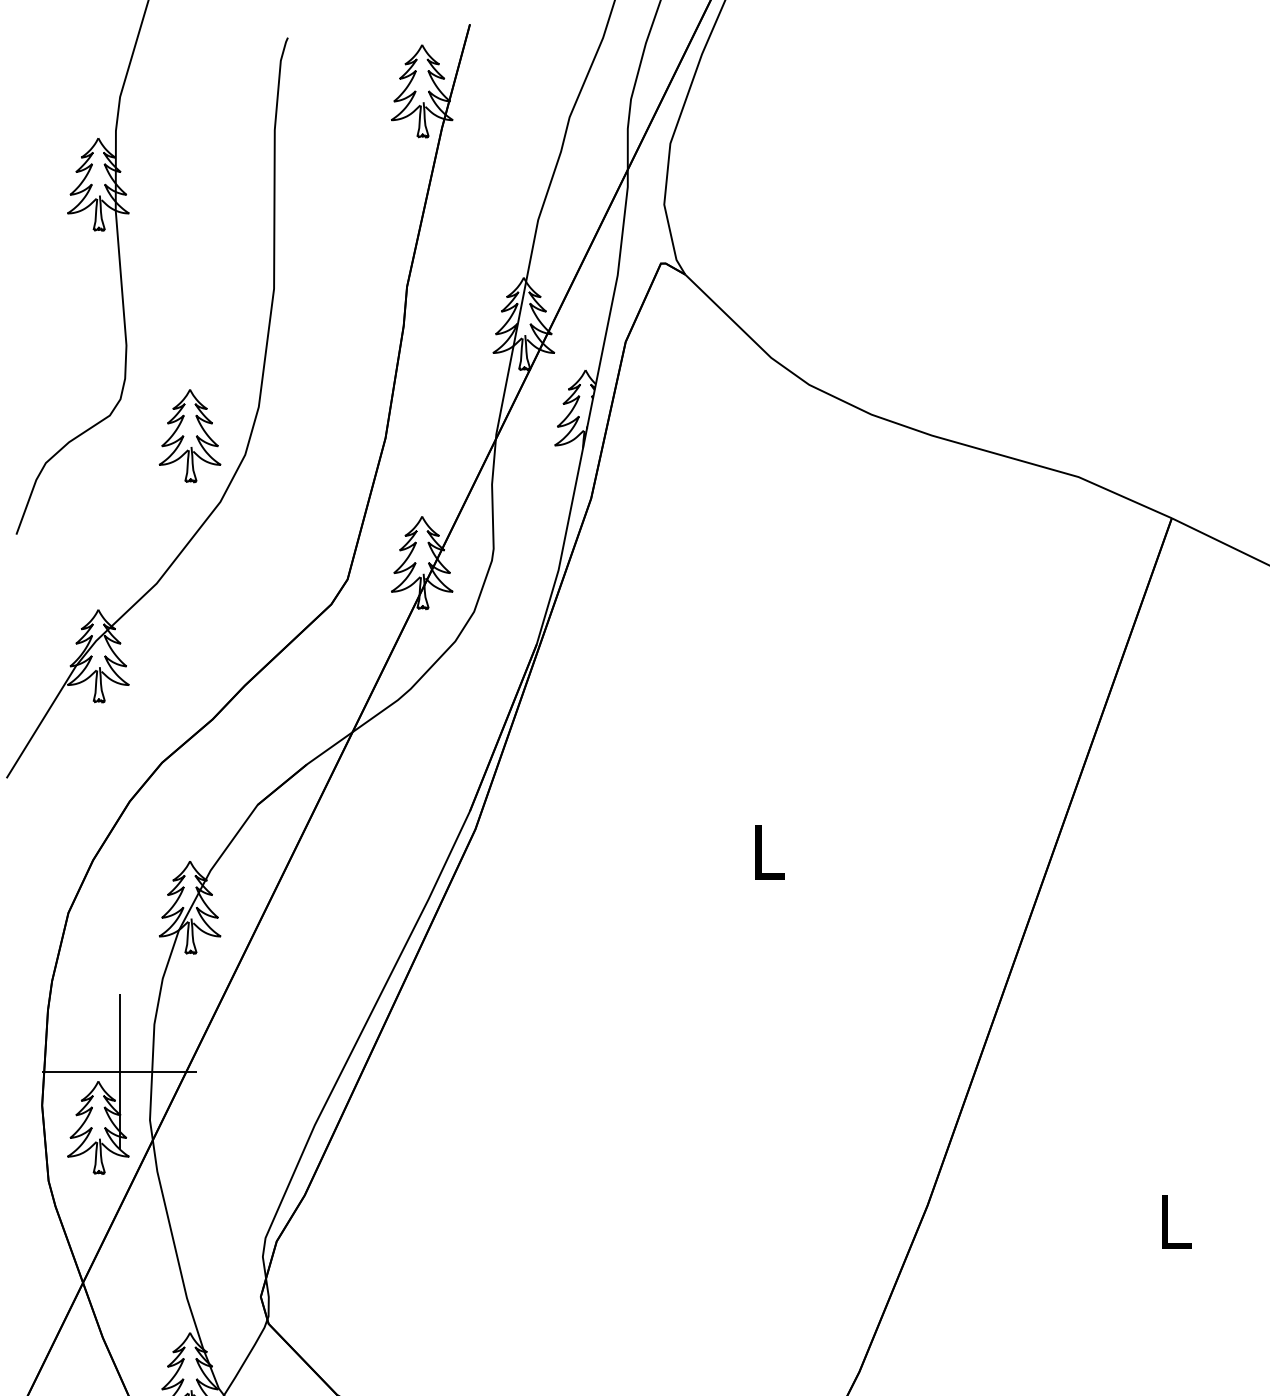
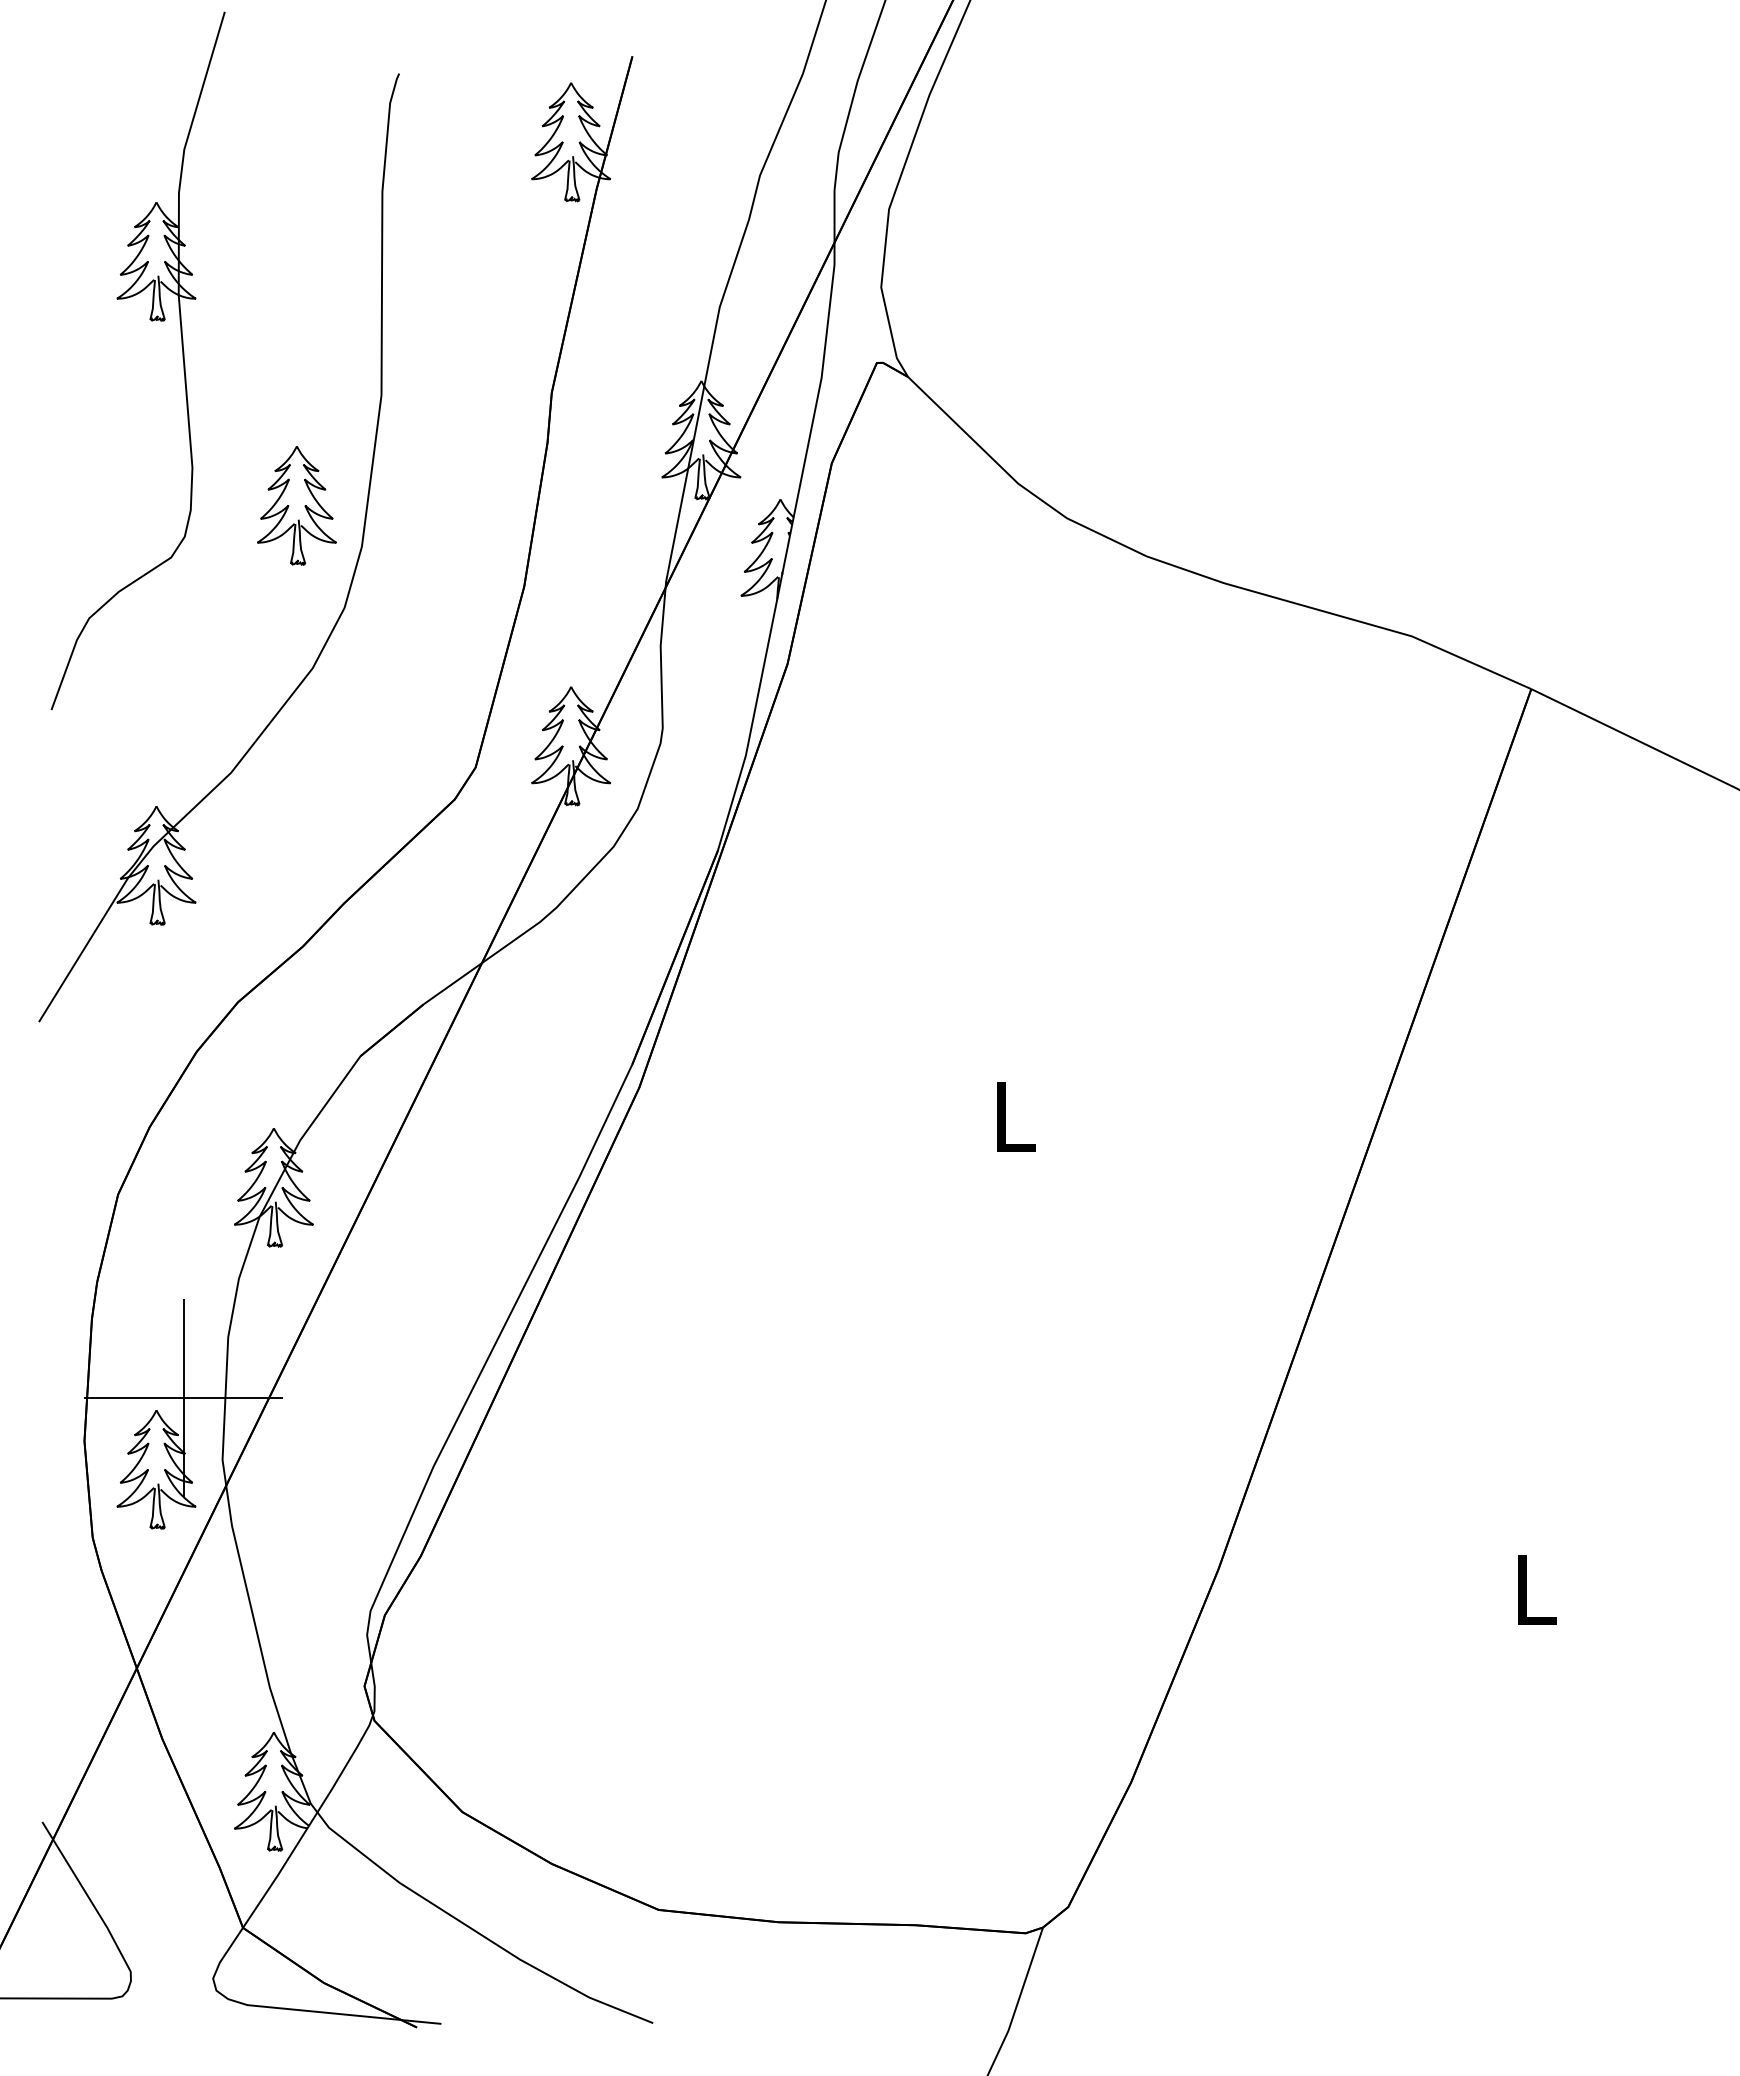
part: (189, 435) -> (296, 505), moved

